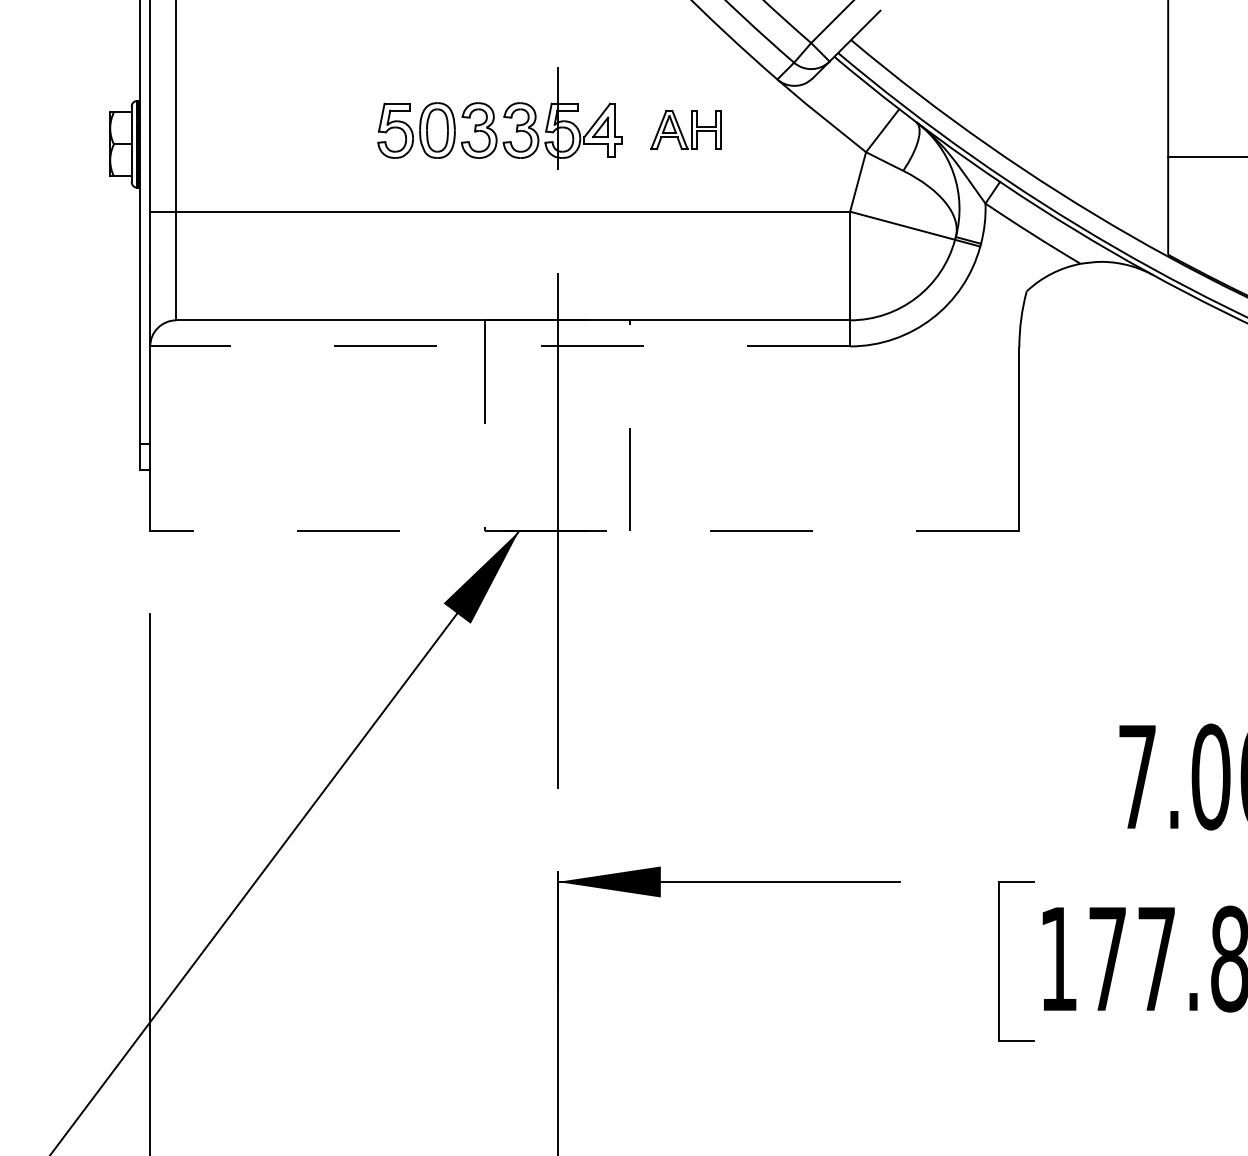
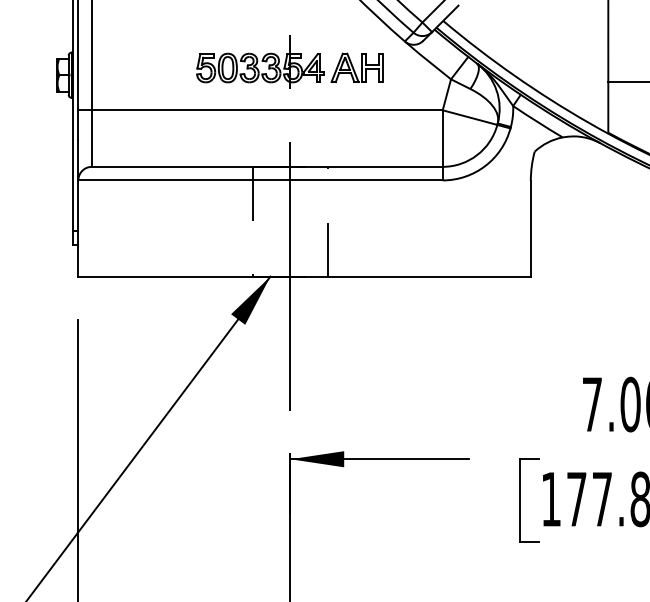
part: (684, 129) -> (356, 67), size x1.43
line: (500, 346) -> (260, 180), dashed -> solid
line: (584, 530) -> (304, 276), dashed -> solid

